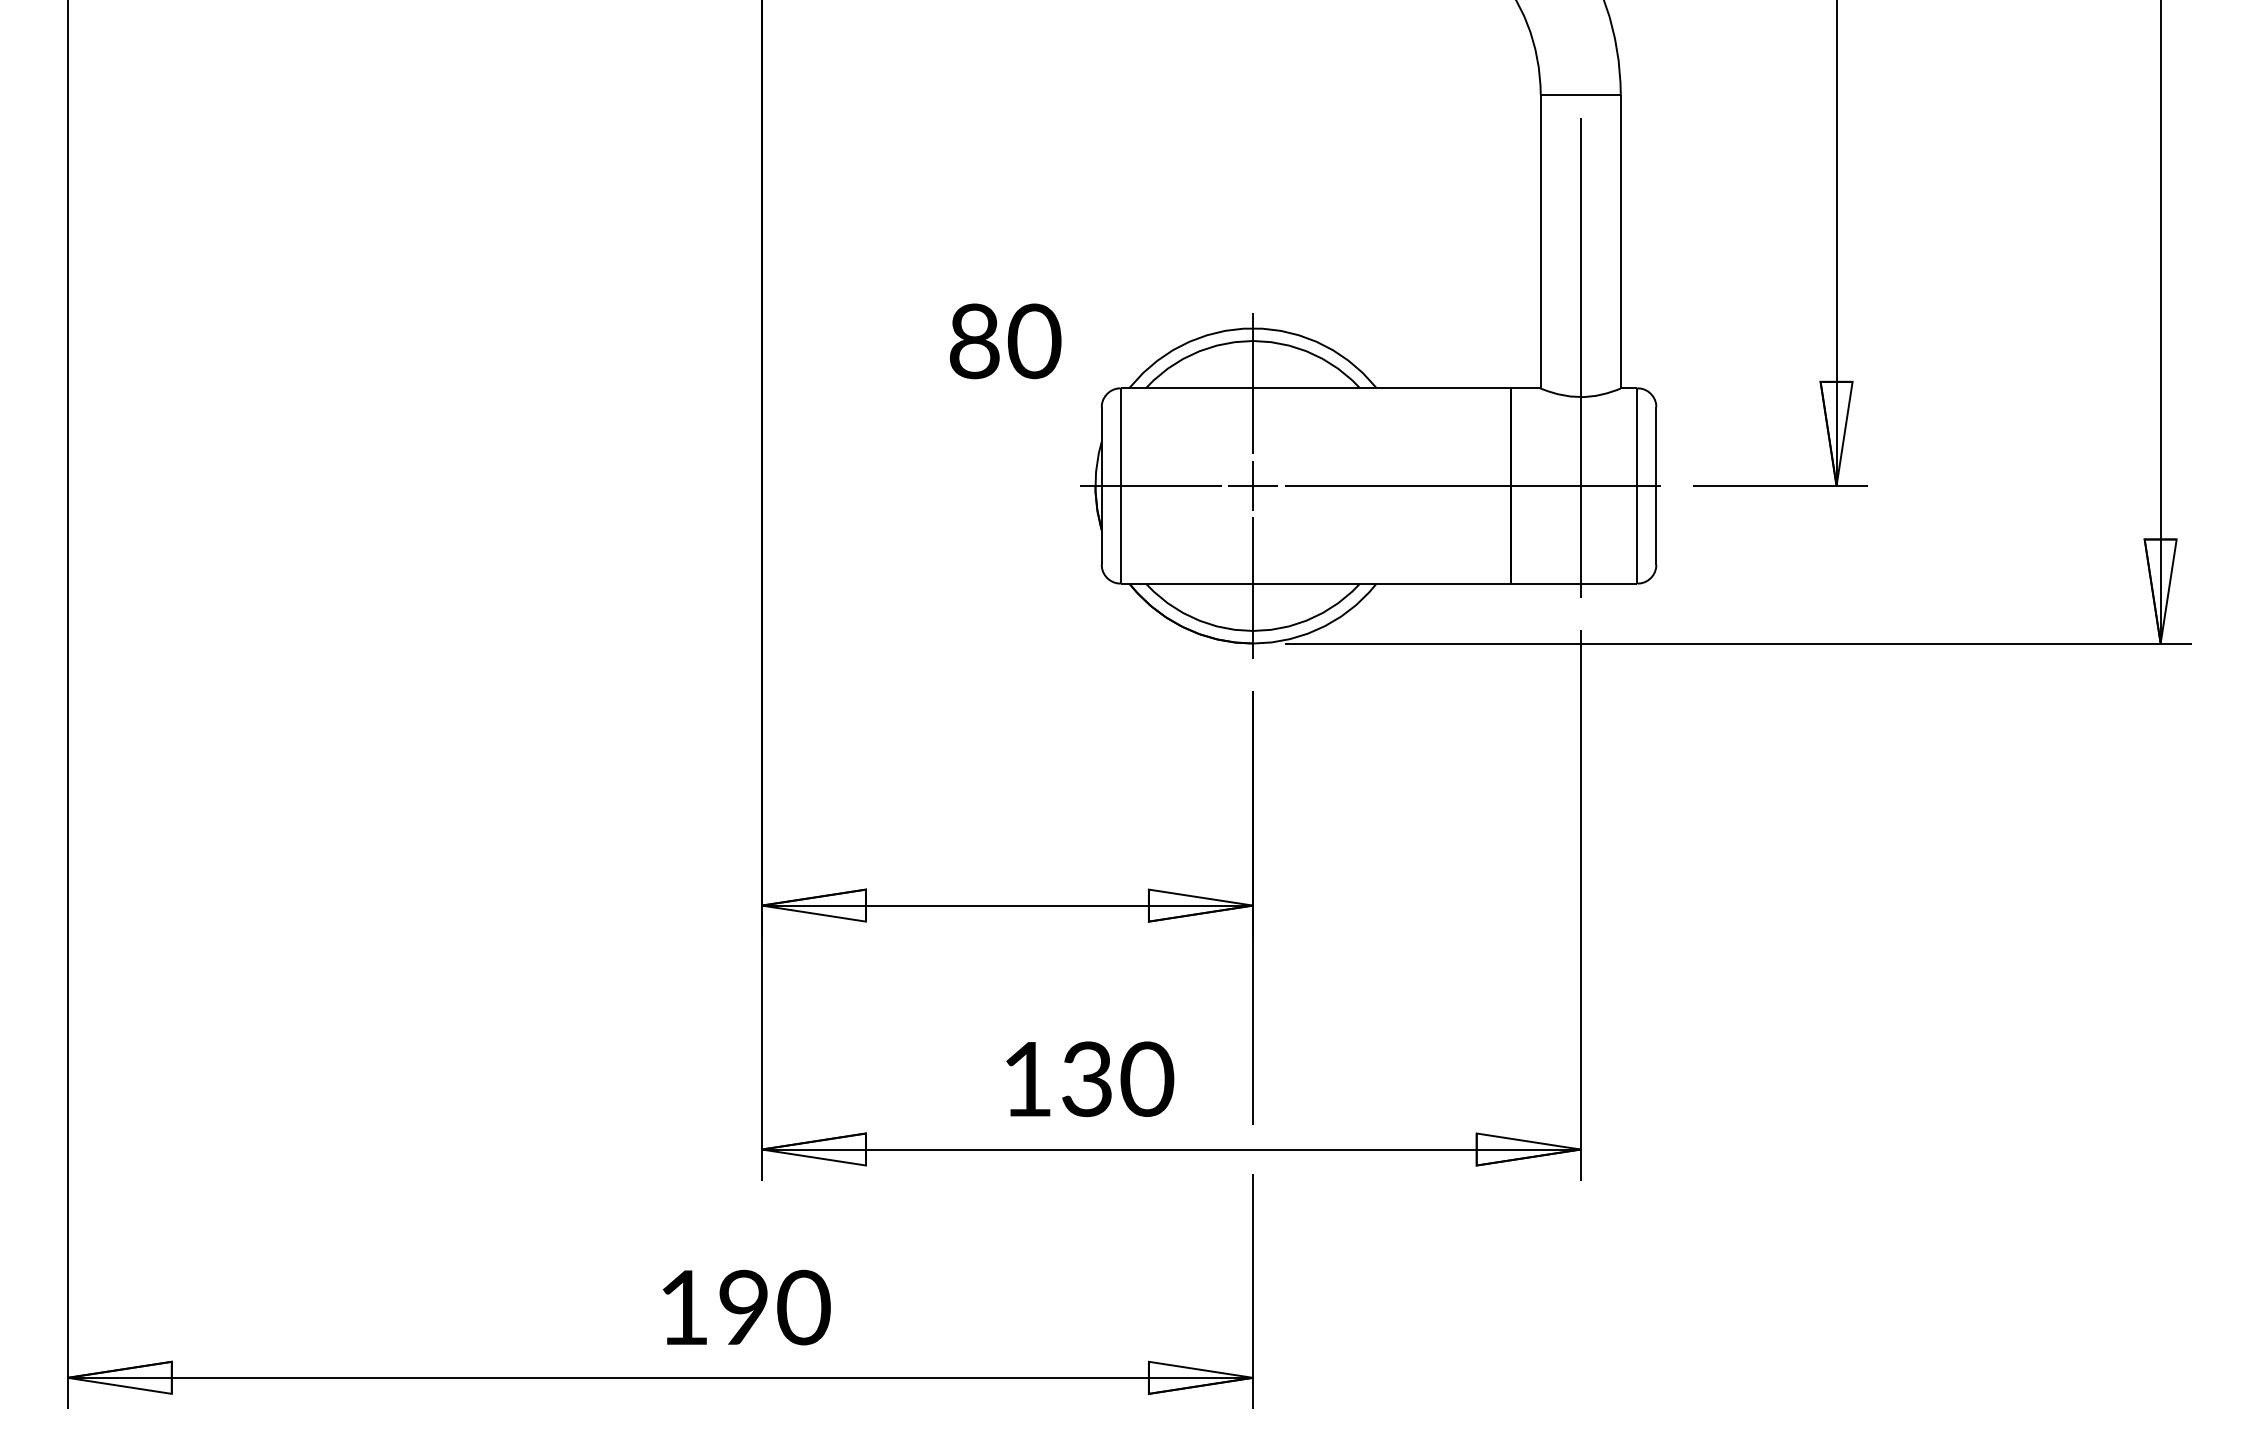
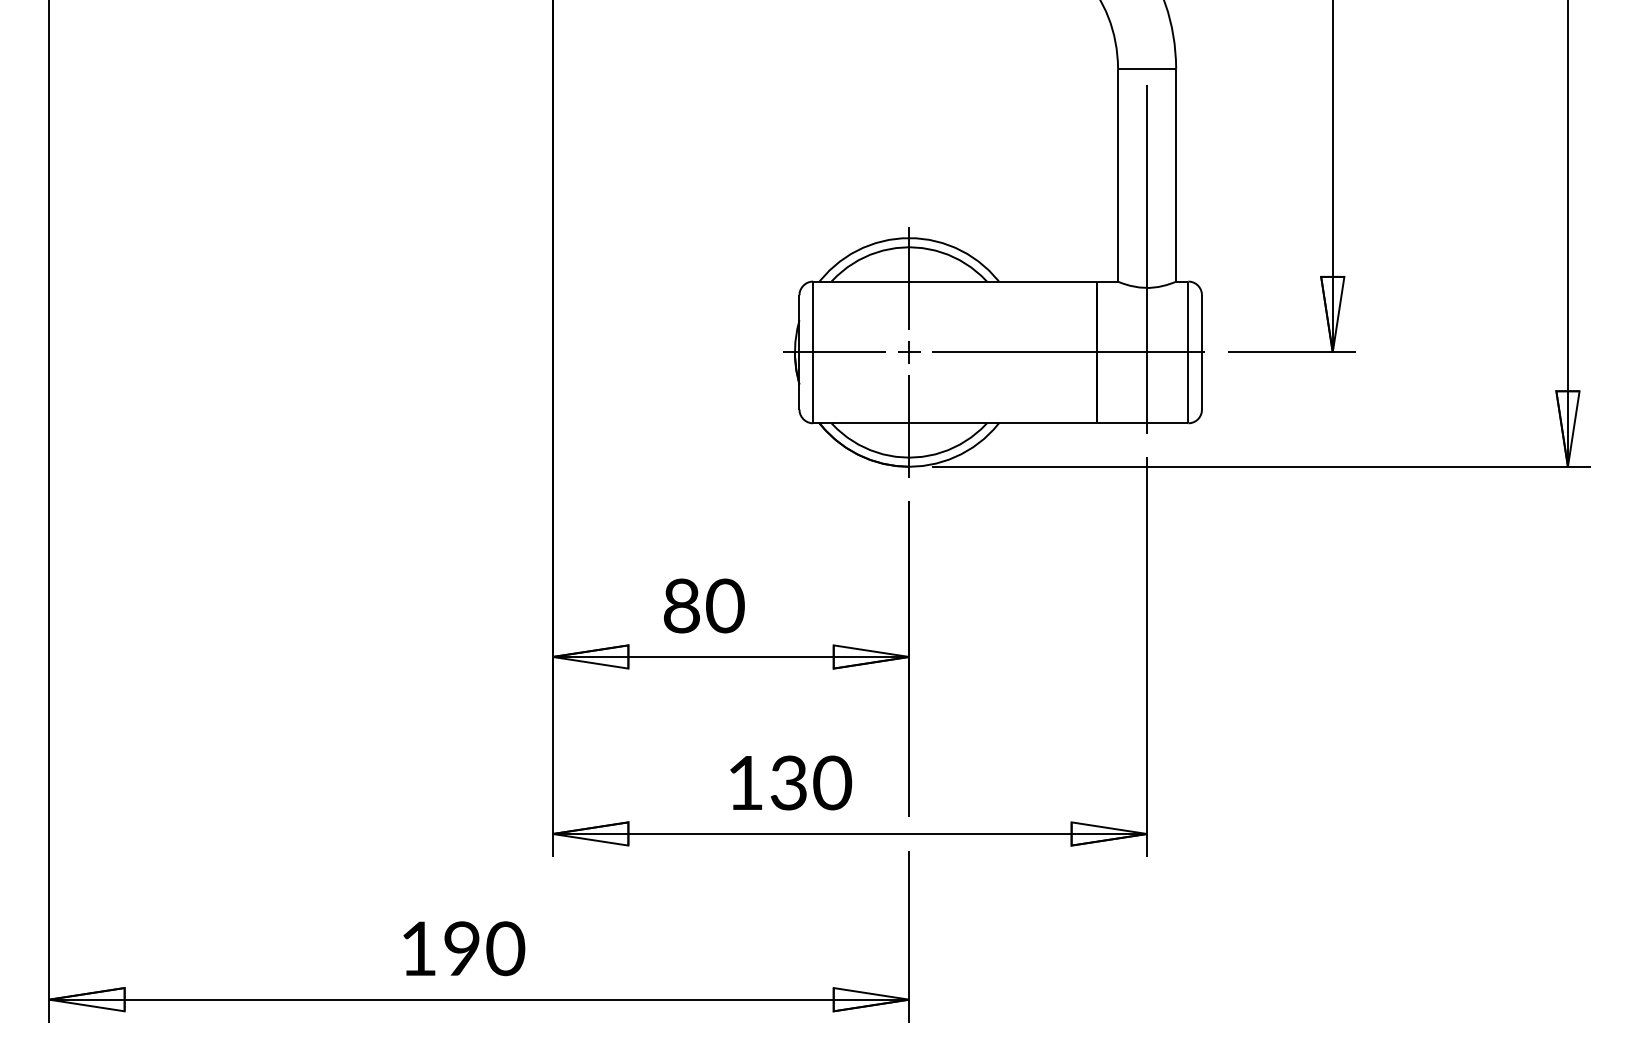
text: (1005, 341) -> (704, 606), moved
part: (1252, 485) -> (908, 352), size x0.62
text: (746, 1307) -> (464, 948), moved

